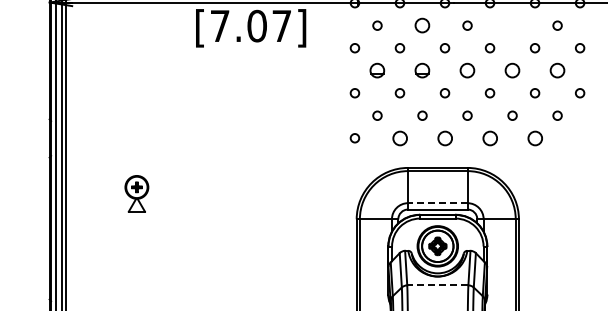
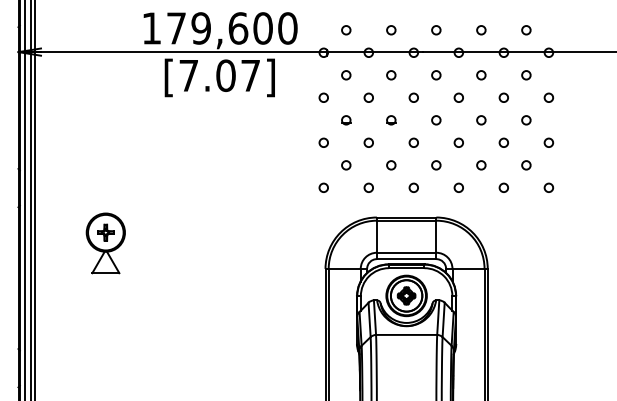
circle: (422, 25) -> (391, 75), size x0.62
circle: (512, 25) -> (481, 75), added
part: (377, 70) -> (346, 120), size x0.62
part: (422, 70) -> (391, 120), size x0.62
circle: (467, 70) -> (436, 120), size x0.62
circle: (512, 70) -> (481, 120), size x0.62
circle: (557, 70) -> (526, 120), size x0.62
circle: (399, 137) -> (368, 187), size x0.62
circle: (444, 137) -> (413, 187), size x0.62
circle: (489, 137) -> (458, 187), size x0.62
circle: (534, 137) -> (503, 187), size x0.62
circle: (579, 137) -> (548, 187), added
part: (136, 193) -> (105, 243), size x1.67
line: (437, 202) -> (406, 252), dashed -> solid
line: (437, 284) -> (406, 334), dashed -> solid

